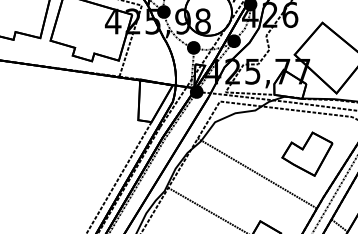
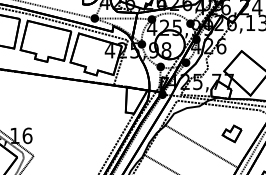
part: (306, 153) -> (231, 133), size x0.6

